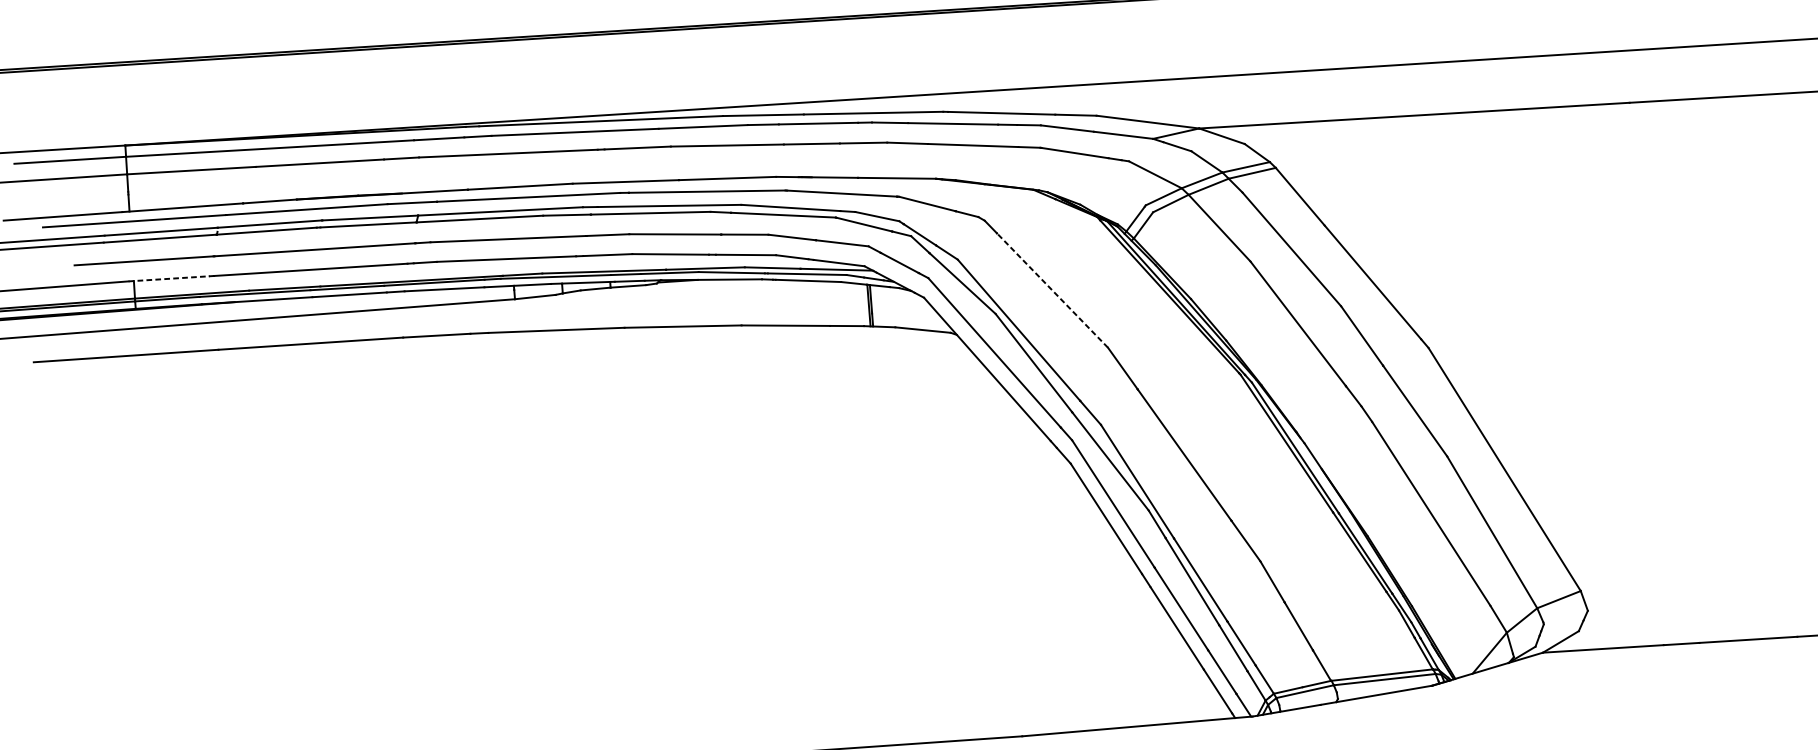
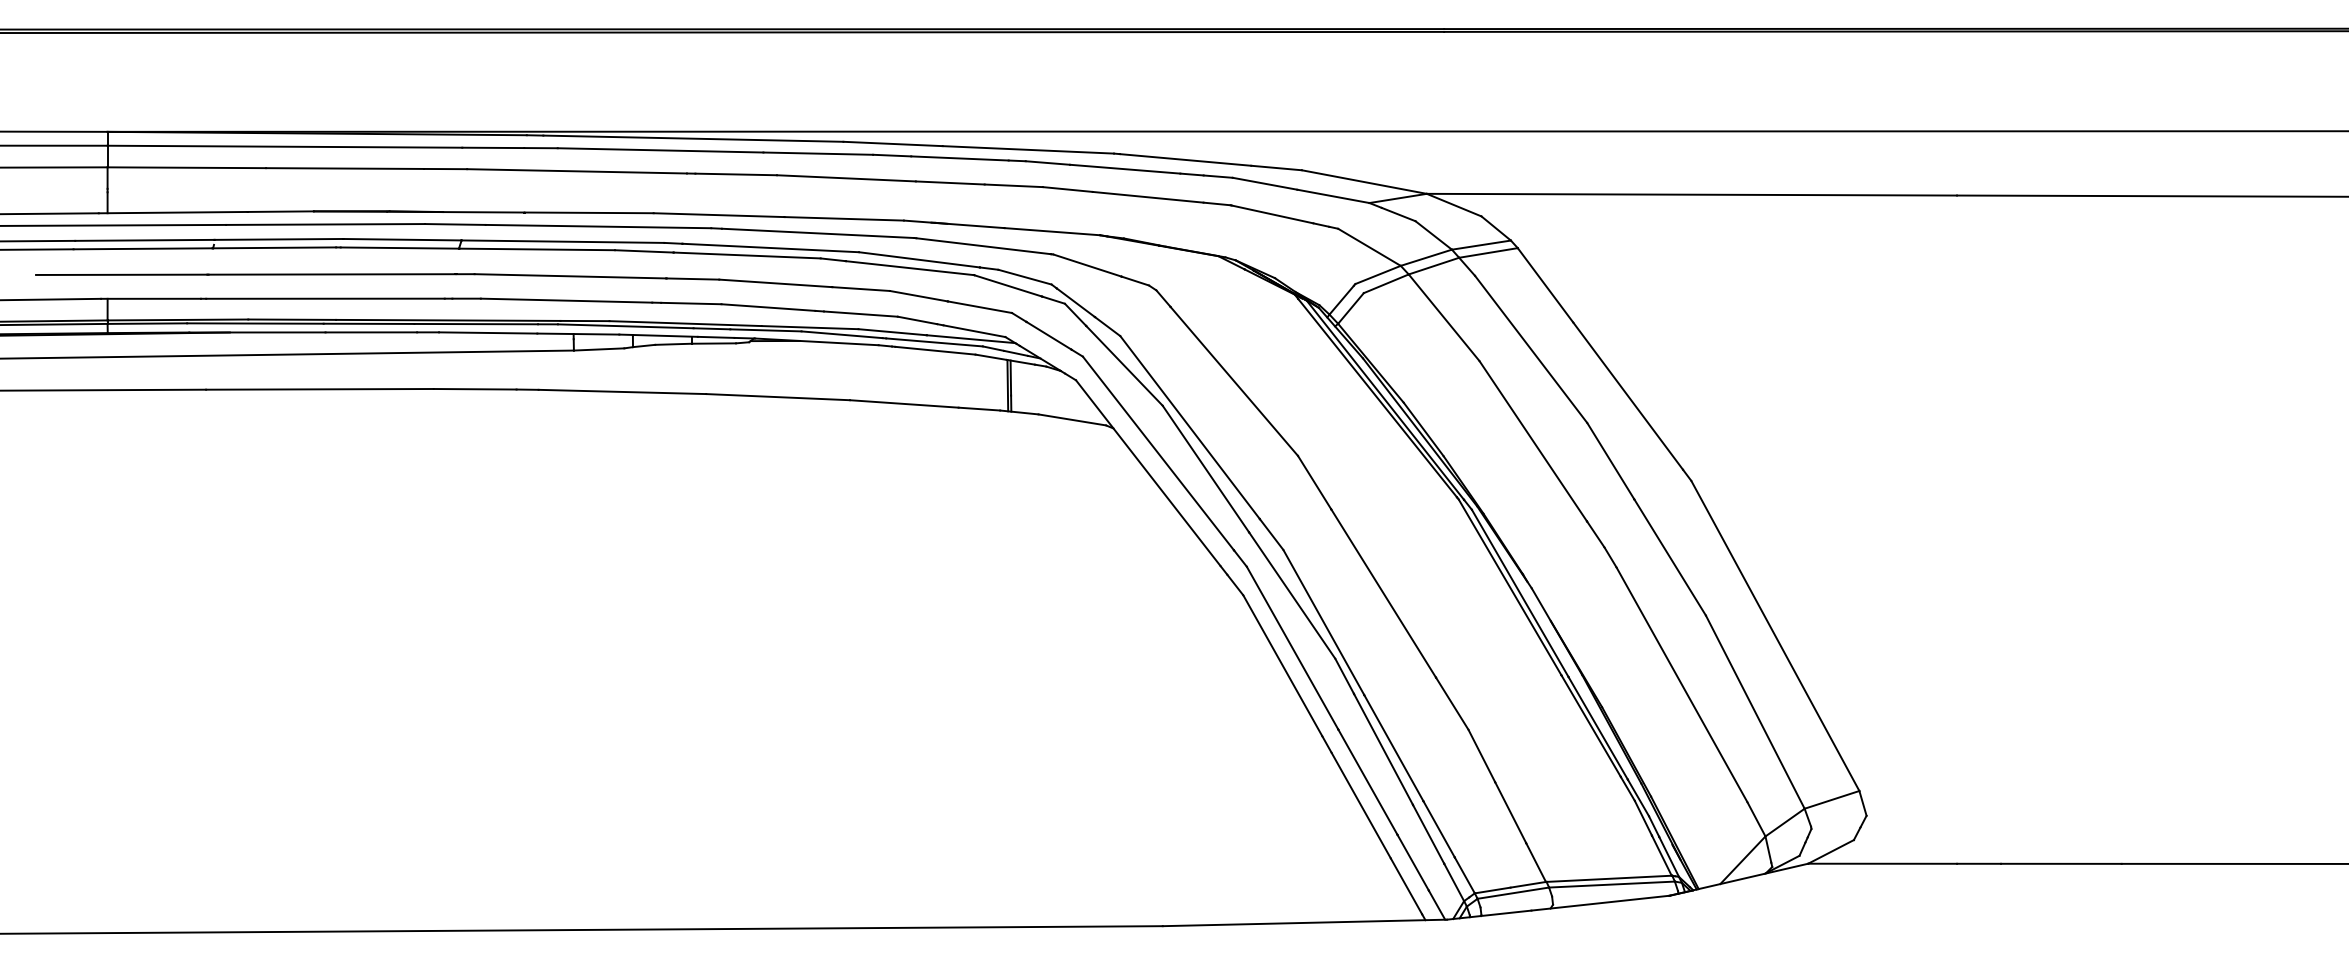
line: (169, 278) -> (151, 298), dashed -> solid
line: (1051, 290) -> (1233, 381), dashed -> solid

